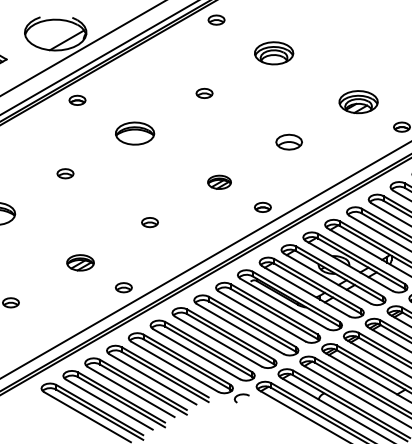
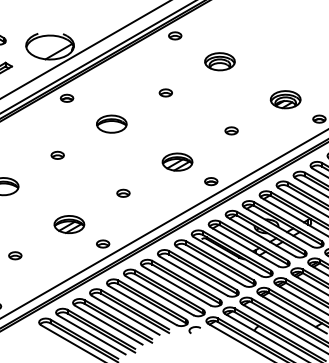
part: (288, 141) -> (231, 130), size x0.62
part: (219, 181) -> (177, 161), size x1.67
part: (80, 262) -> (69, 224), size x1.43

